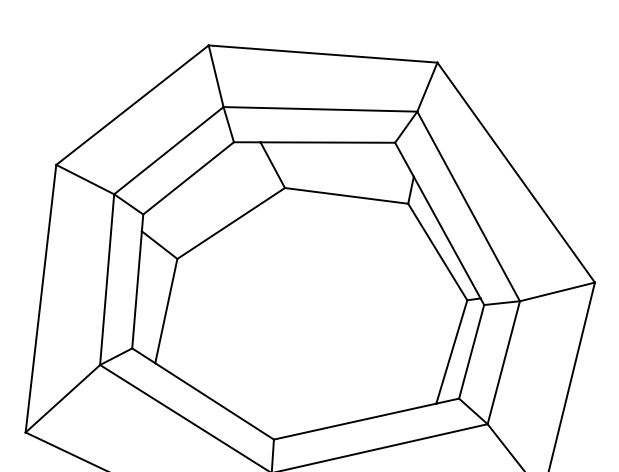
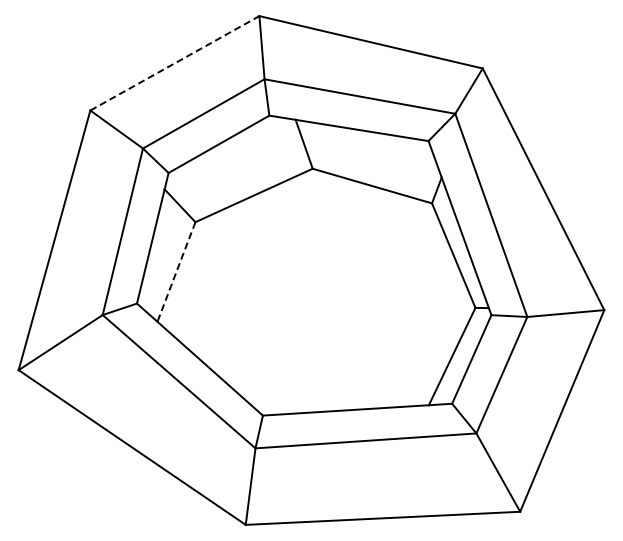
line: (132, 105) -> (174, 63), solid -> dashed
line: (166, 311) -> (176, 272), solid -> dashed

